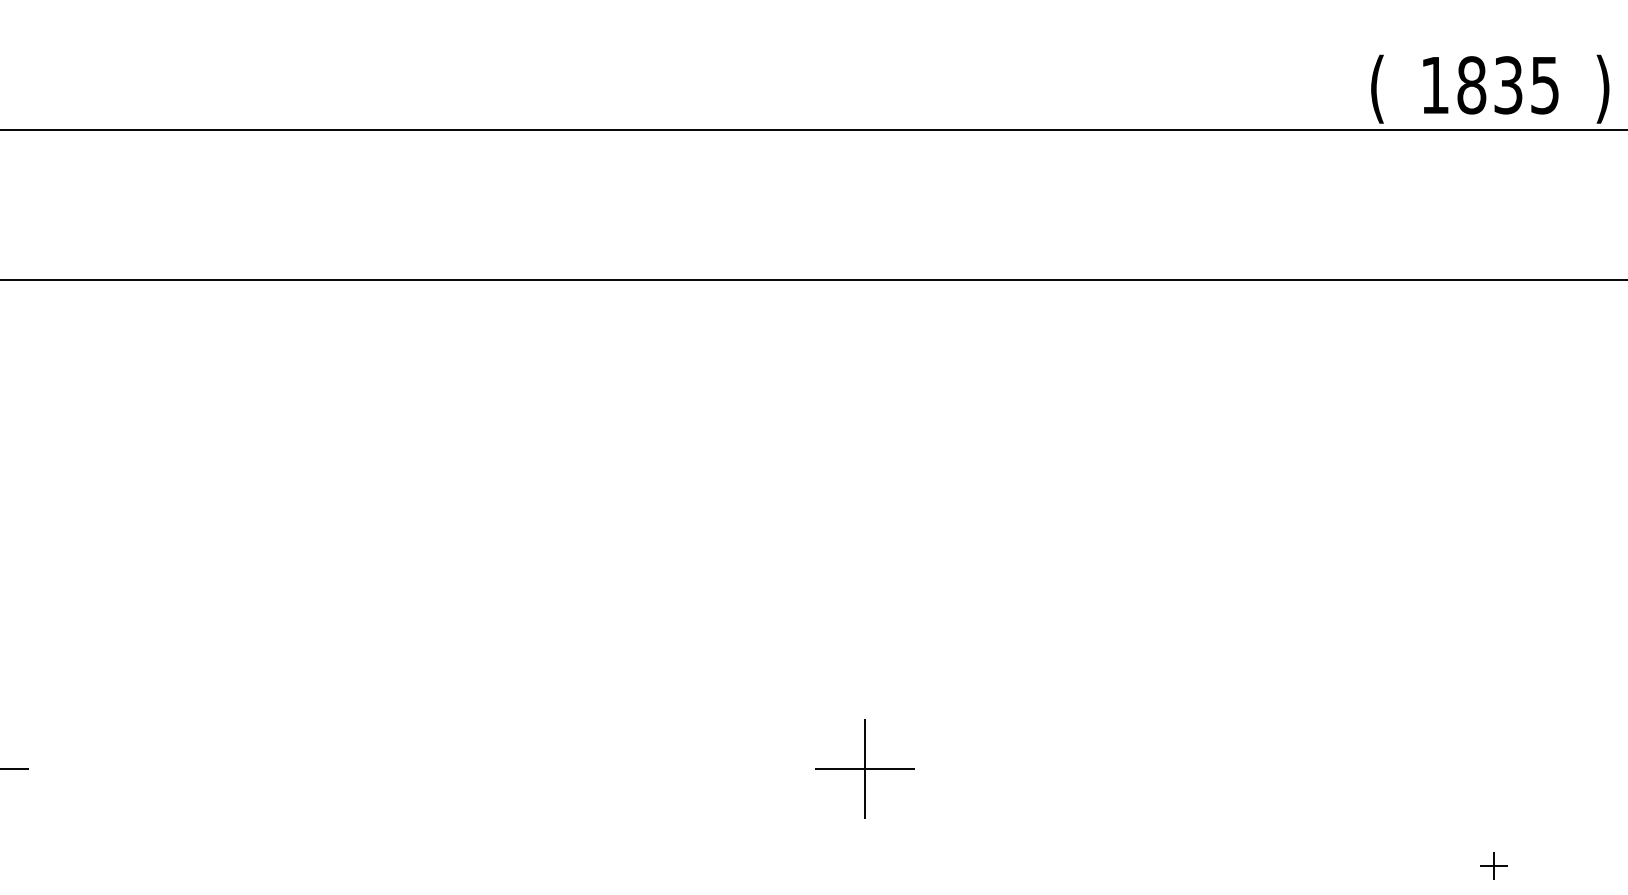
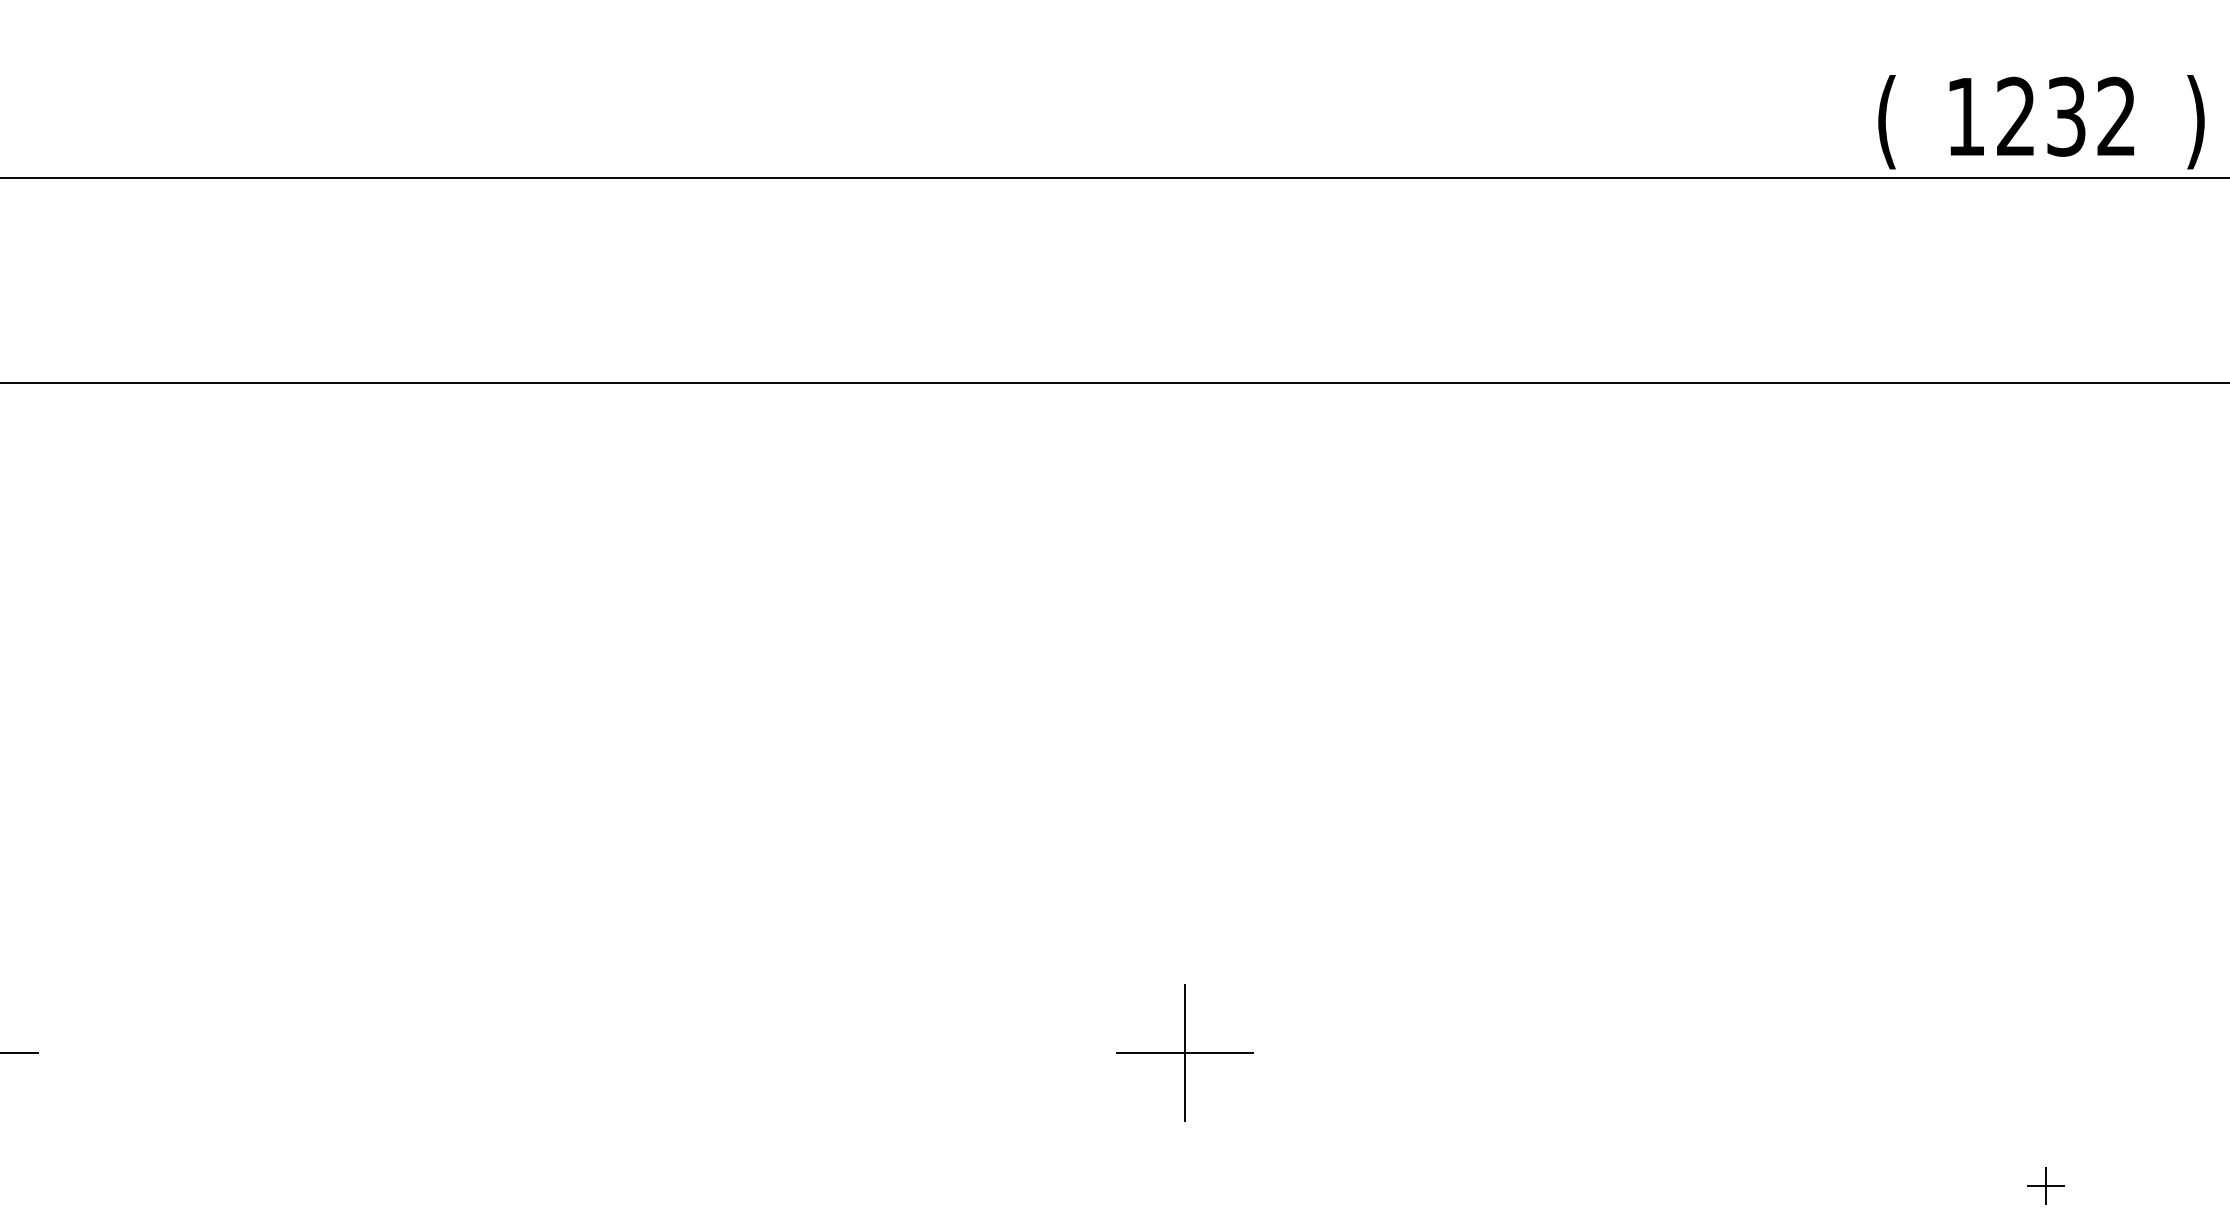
text: (1507, 85) -> (2065, 116), 1835 -> 1232

